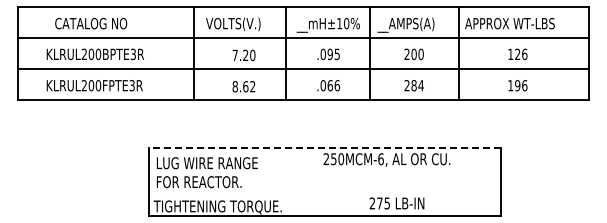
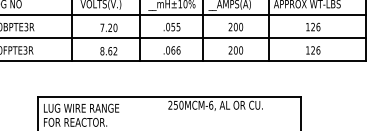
text: (329, 53) -> (172, 26), .095 -> .055
text: (417, 85) -> (238, 50), 284 -> 200
text: (517, 85) -> (312, 50), 196 -> 126
line: (324, 148) -> (168, 97), dashed -> solid

